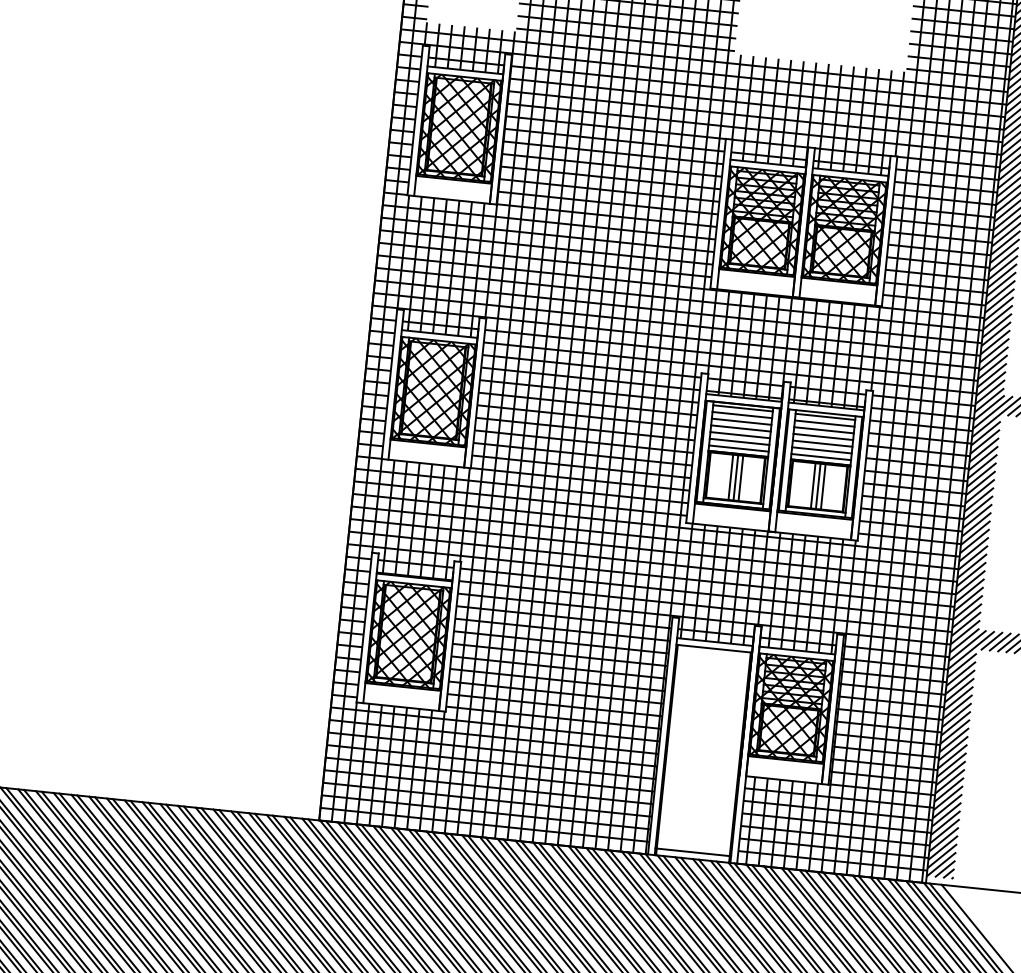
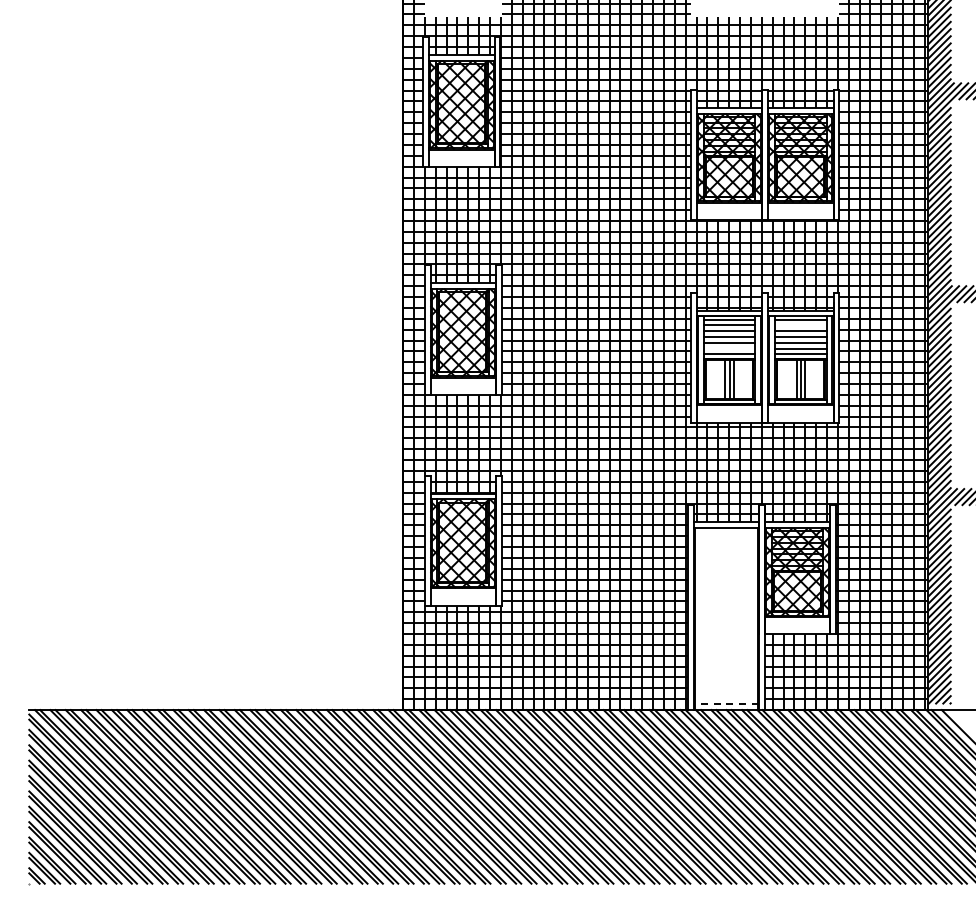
line: (824, 423) -> (800, 325), removed
line: (739, 441) -> (729, 348), removed
line: (693, 852) -> (726, 704), solid -> dashed

